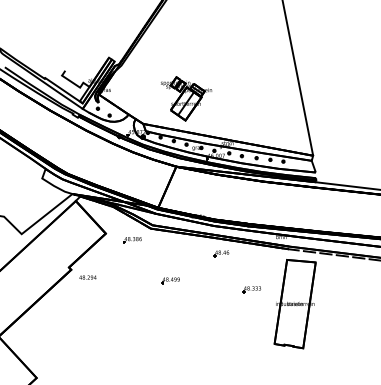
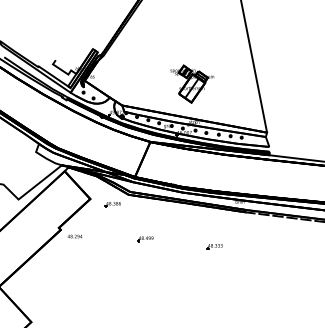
part: (186, 98) -> (192, 83), moved
part: (221, 253) -> (188, 216), removed
part: (294, 304) -> (251, 259), removed

